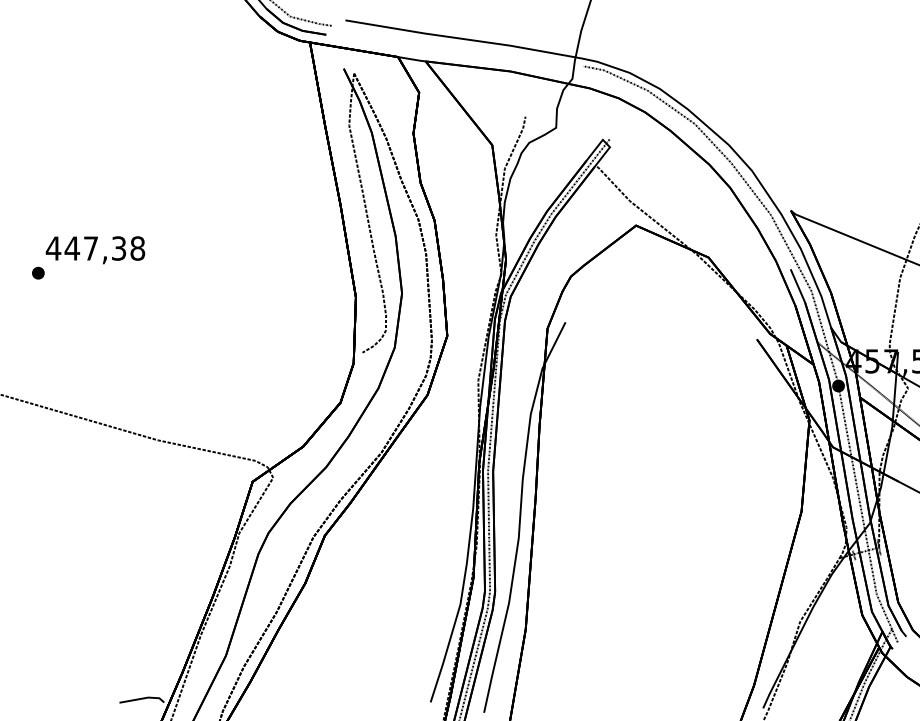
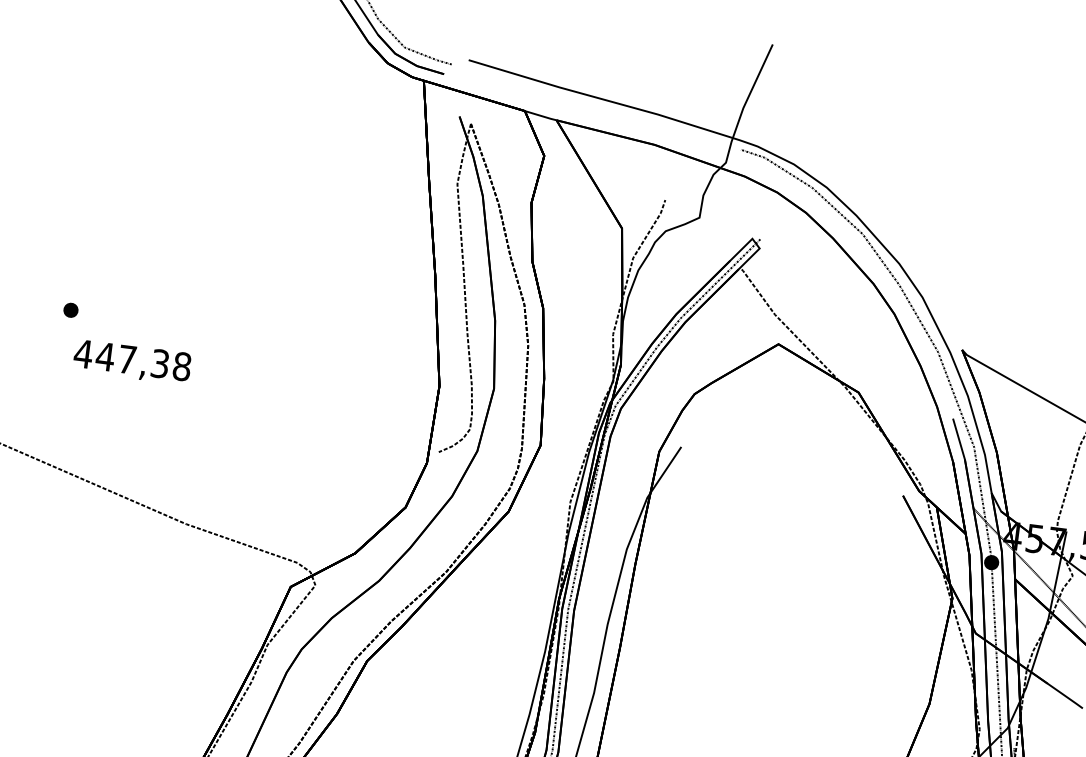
text: (95, 250) -> (132, 362), moved

